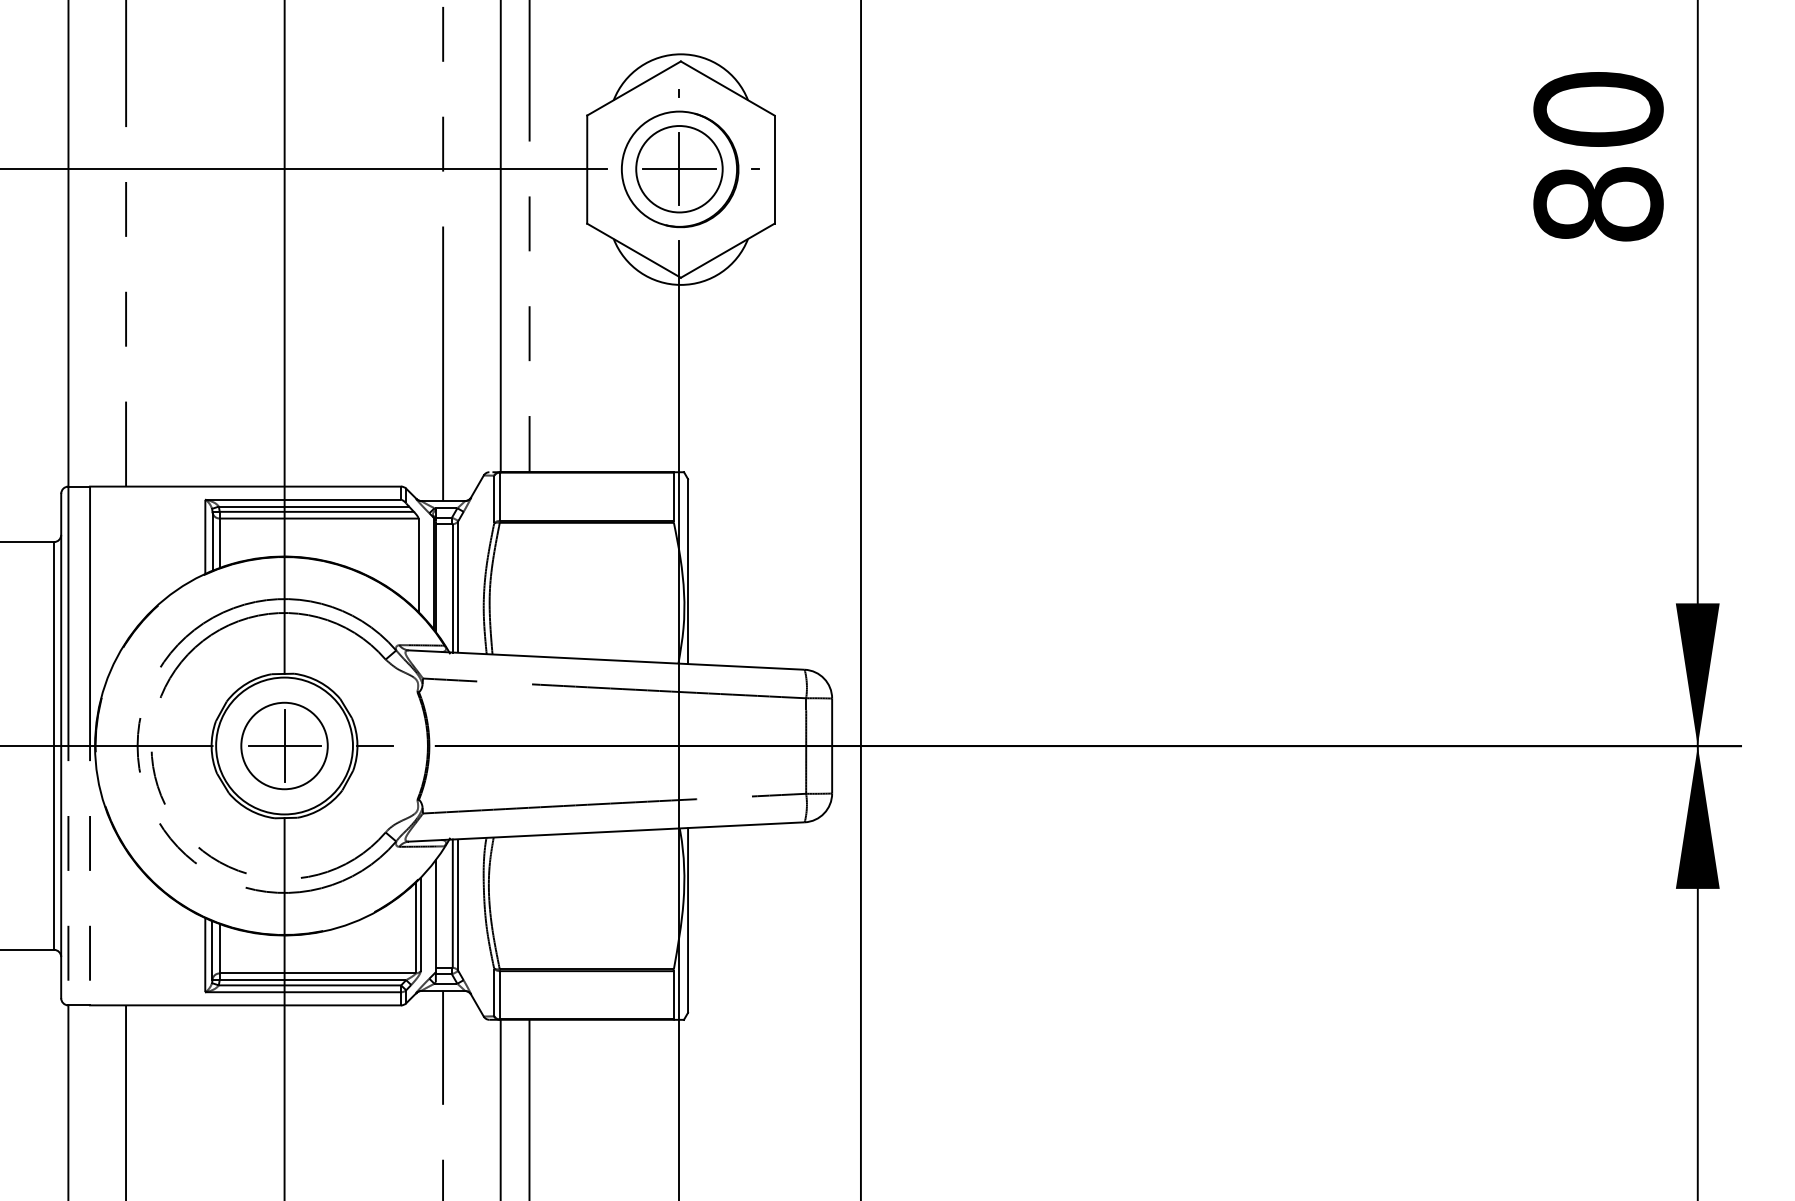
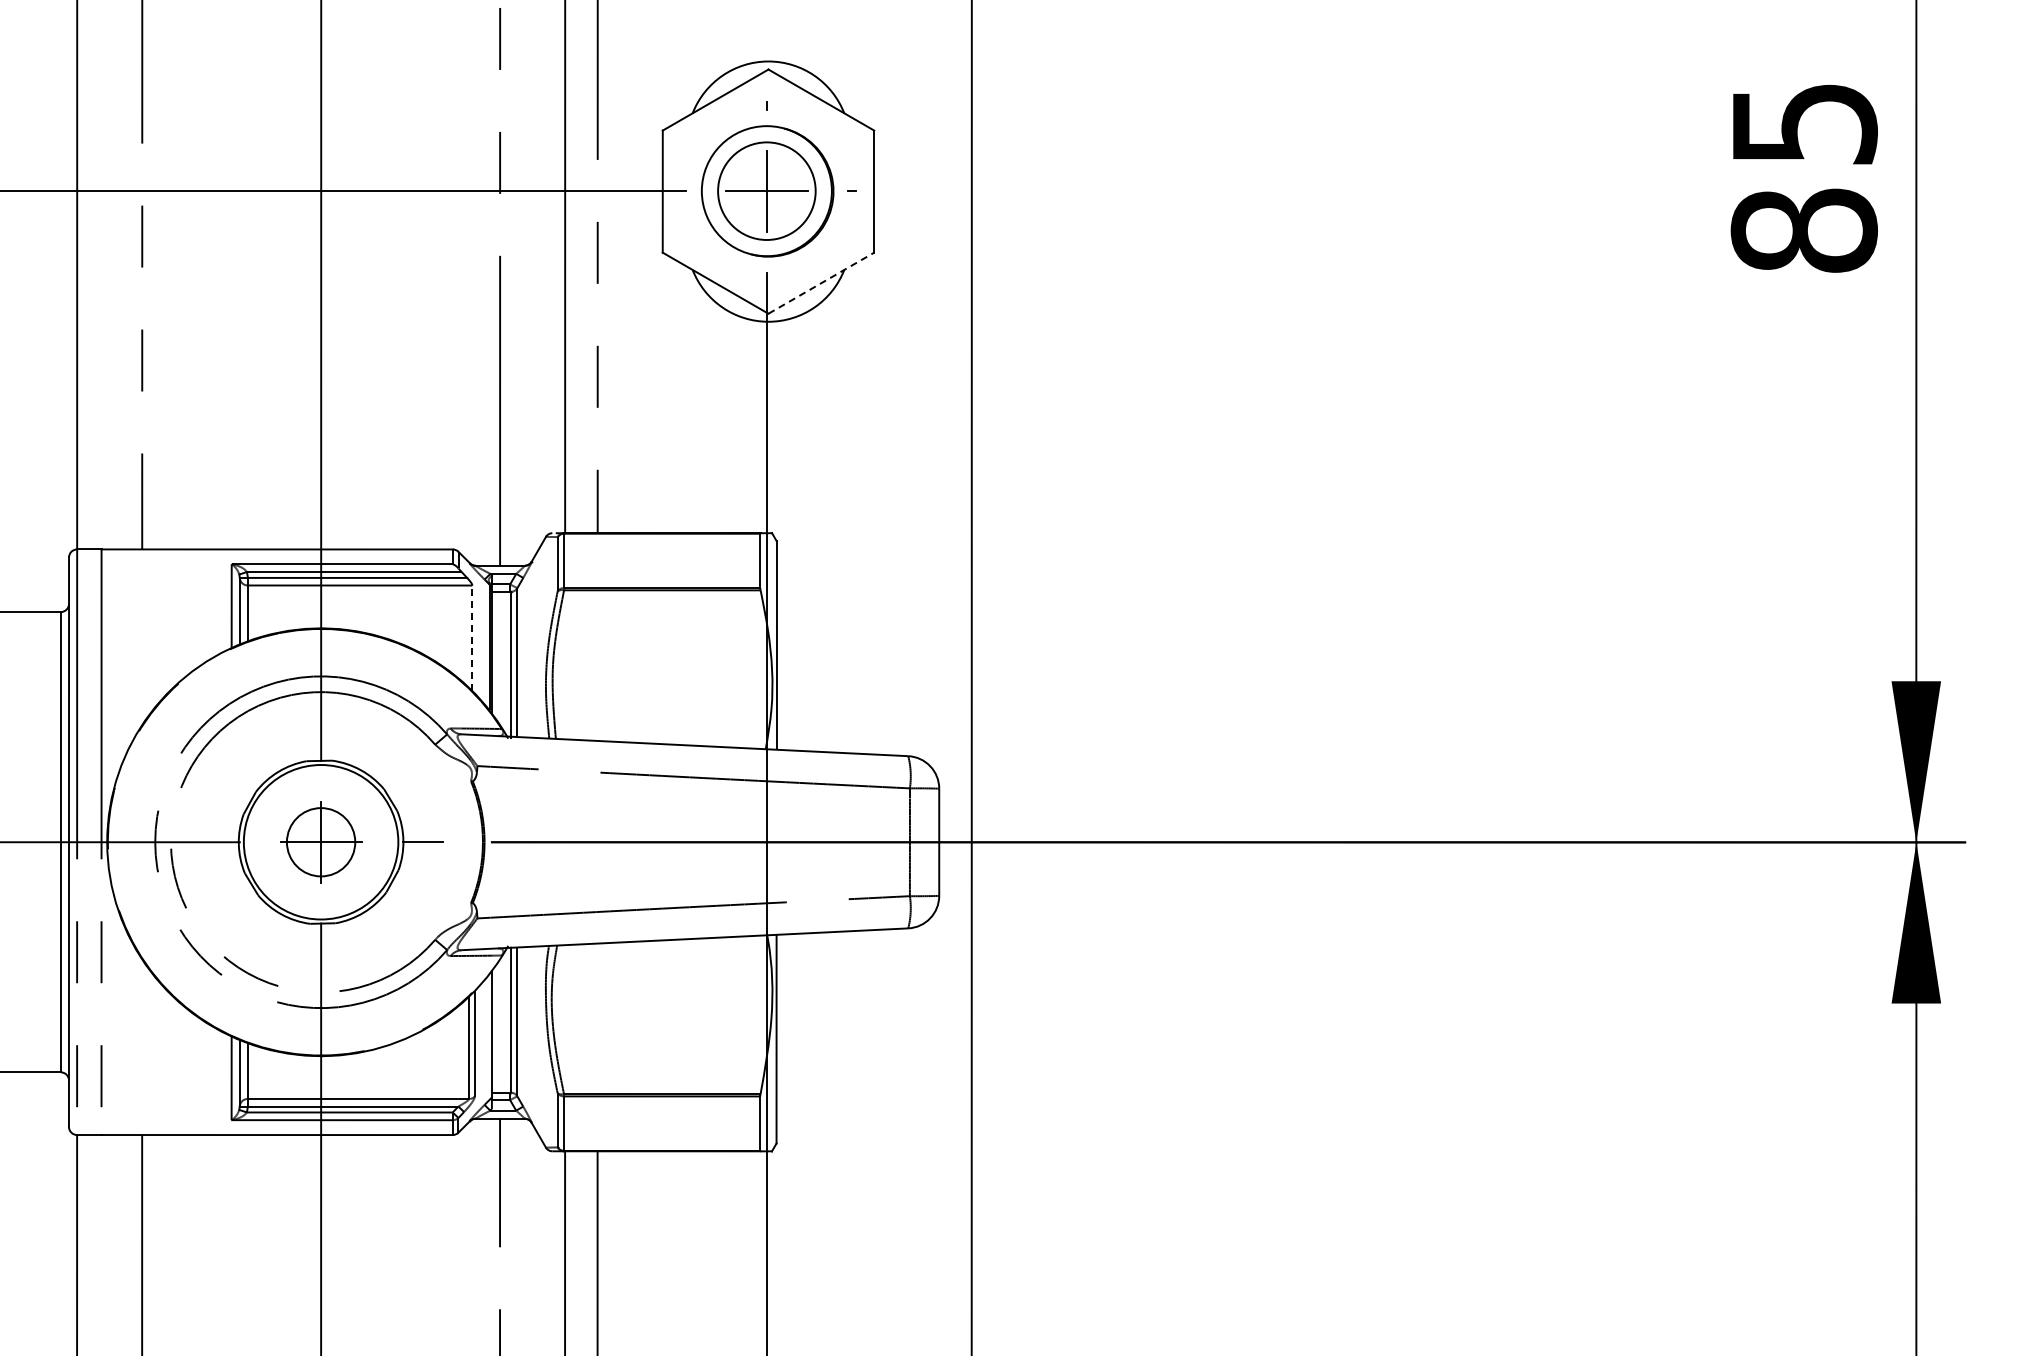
text: (1597, 109) -> (1803, 123), 80 -> 85
line: (727, 250) -> (821, 282), solid -> dashed
line: (418, 565) -> (472, 638), solid -> dashed
circle: (284, 746) -> (320, 842), size x0.7

